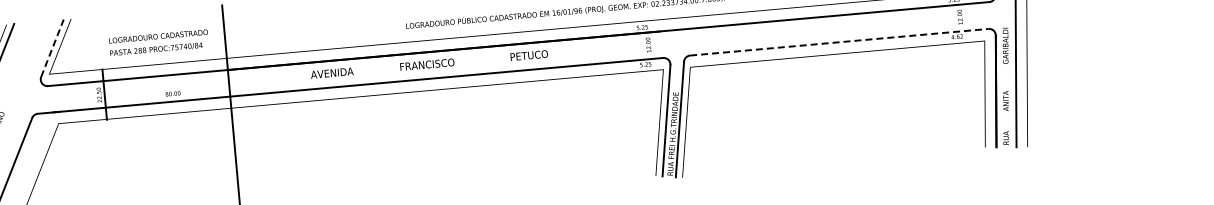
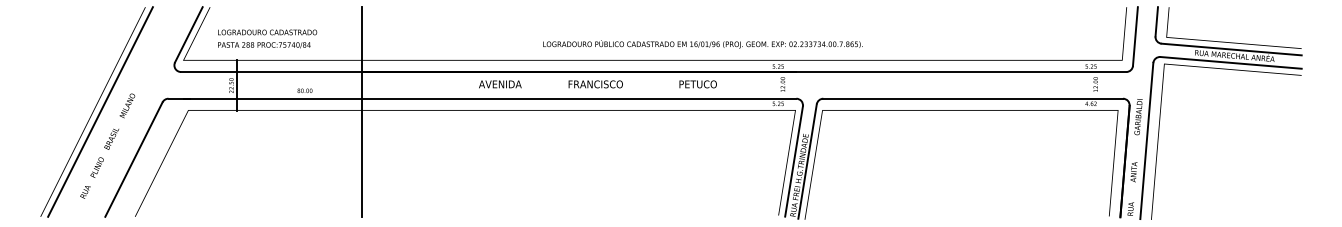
text: (158, 42) -> (267, 38), moved
line: (839, 42) -> (973, 98), dashed -> solid
line: (52, 48) -> (188, 34), dashed -> solid
text: (429, 64) -> (597, 84), moved

